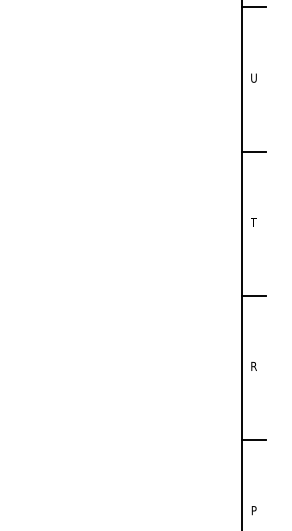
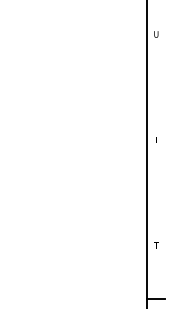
line: (253, 151) -> (155, 88), removed
line: (253, 295) -> (155, 193), removed
text: (253, 365) -> (155, 244), R -> T

